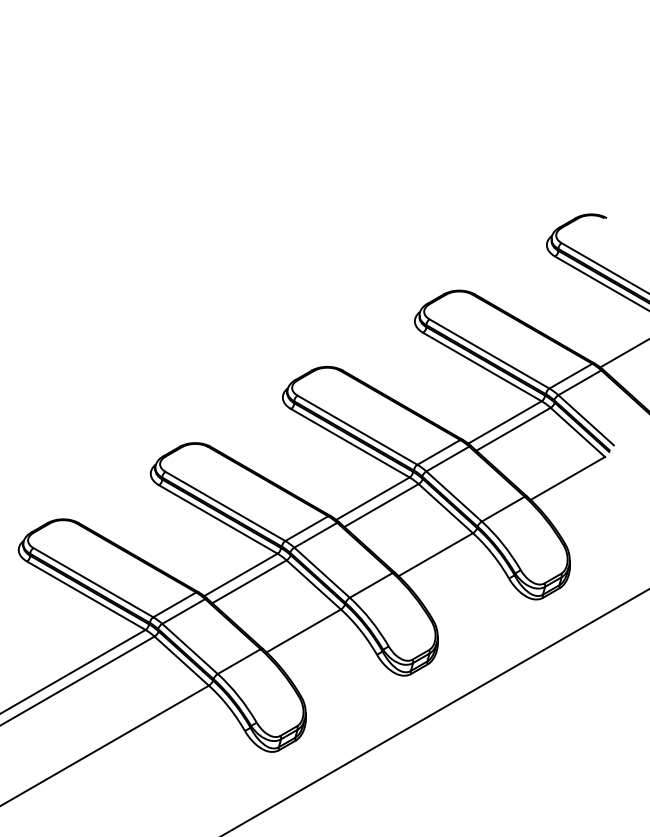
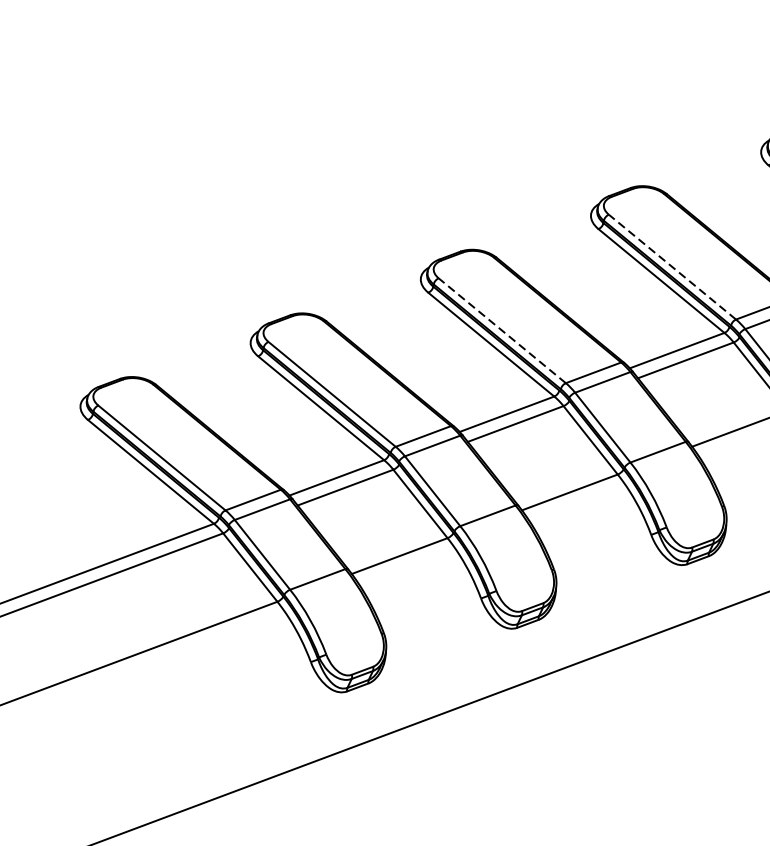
line: (489, 353) -> (672, 266), solid -> dashed
line: (357, 429) -> (502, 329), solid -> dashed

